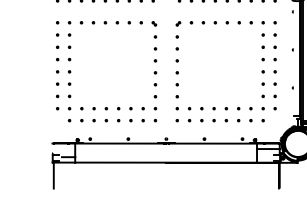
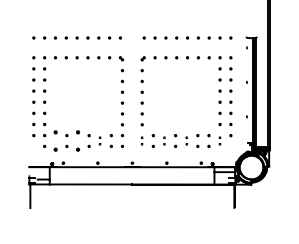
part: (81, 114) -> (55, 140), size x1.6
part: (105, 114) -> (77, 140), size x1.6
part: (130, 114) -> (99, 140), size x0.6
part: (176, 114) -> (141, 140), size x0.6
part: (201, 114) -> (164, 140), size x0.6
part: (226, 114) -> (186, 140), size x0.6
part: (262, 114) -> (219, 140), size x0.6

